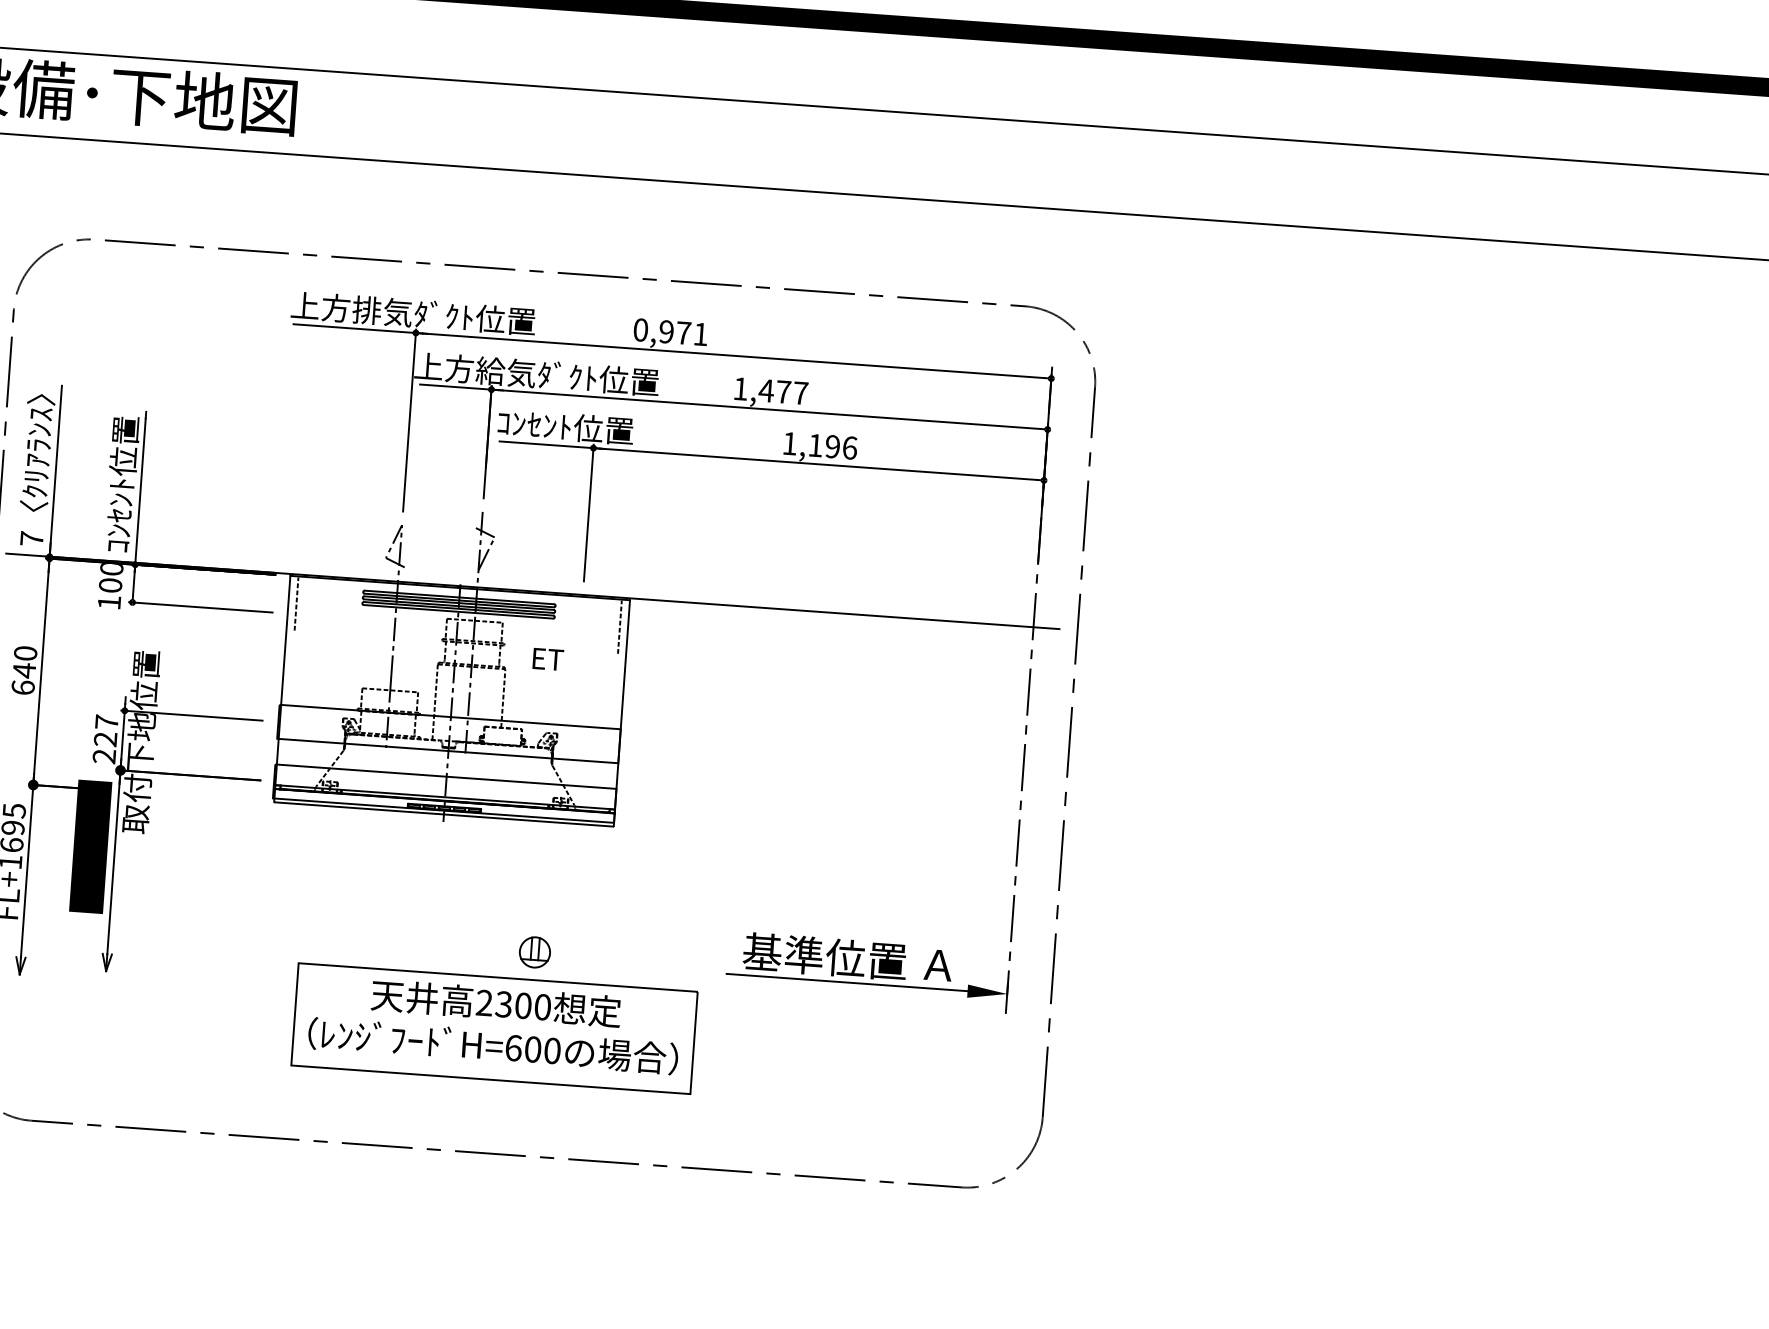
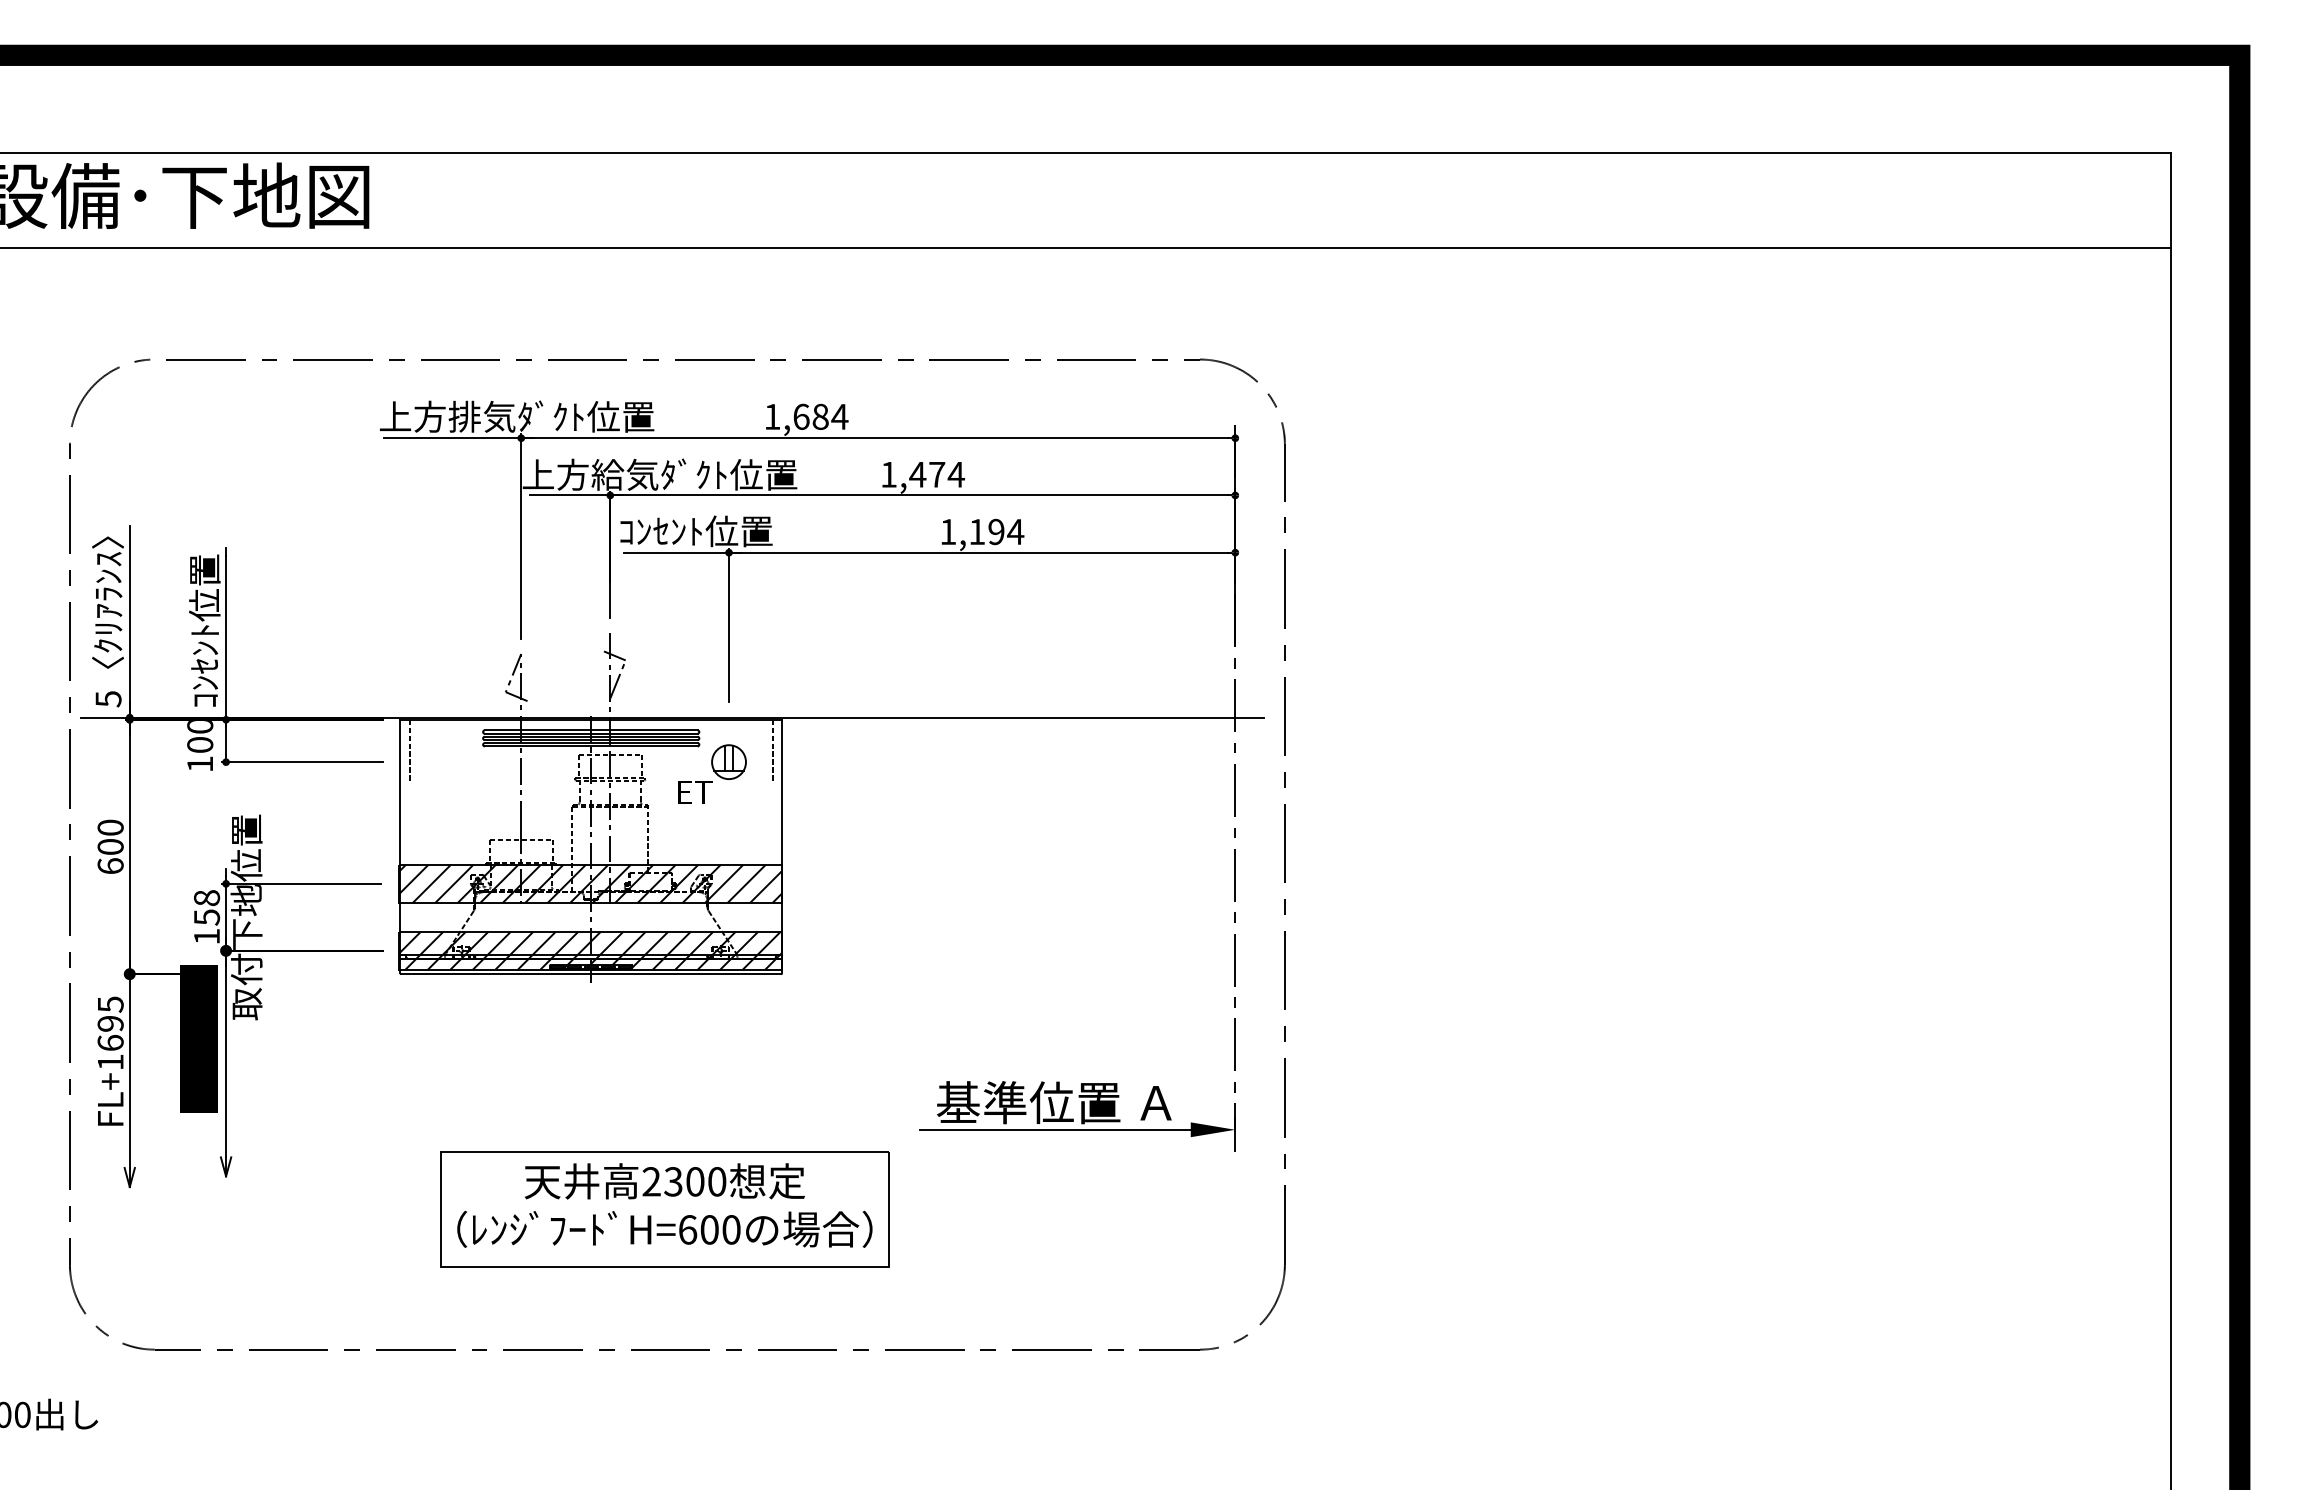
text: (671, 331) -> (806, 416), 0,971 -> 1,684
text: (800, 393) -> (955, 474), 1,477 -> 1,474
text: (849, 447) -> (1015, 531), 1,196 -> 1,194
text: (31, 539) -> (108, 699), 7 -> 5
text: (24, 670) -> (110, 846), 640 -> 600
hatch: (449, 733) -> (590, 883), added
text: (105, 739) -> (206, 917), 227 -> 158
hatch: (444, 793) -> (590, 950), added
part: (534, 951) -> (728, 761), moved

